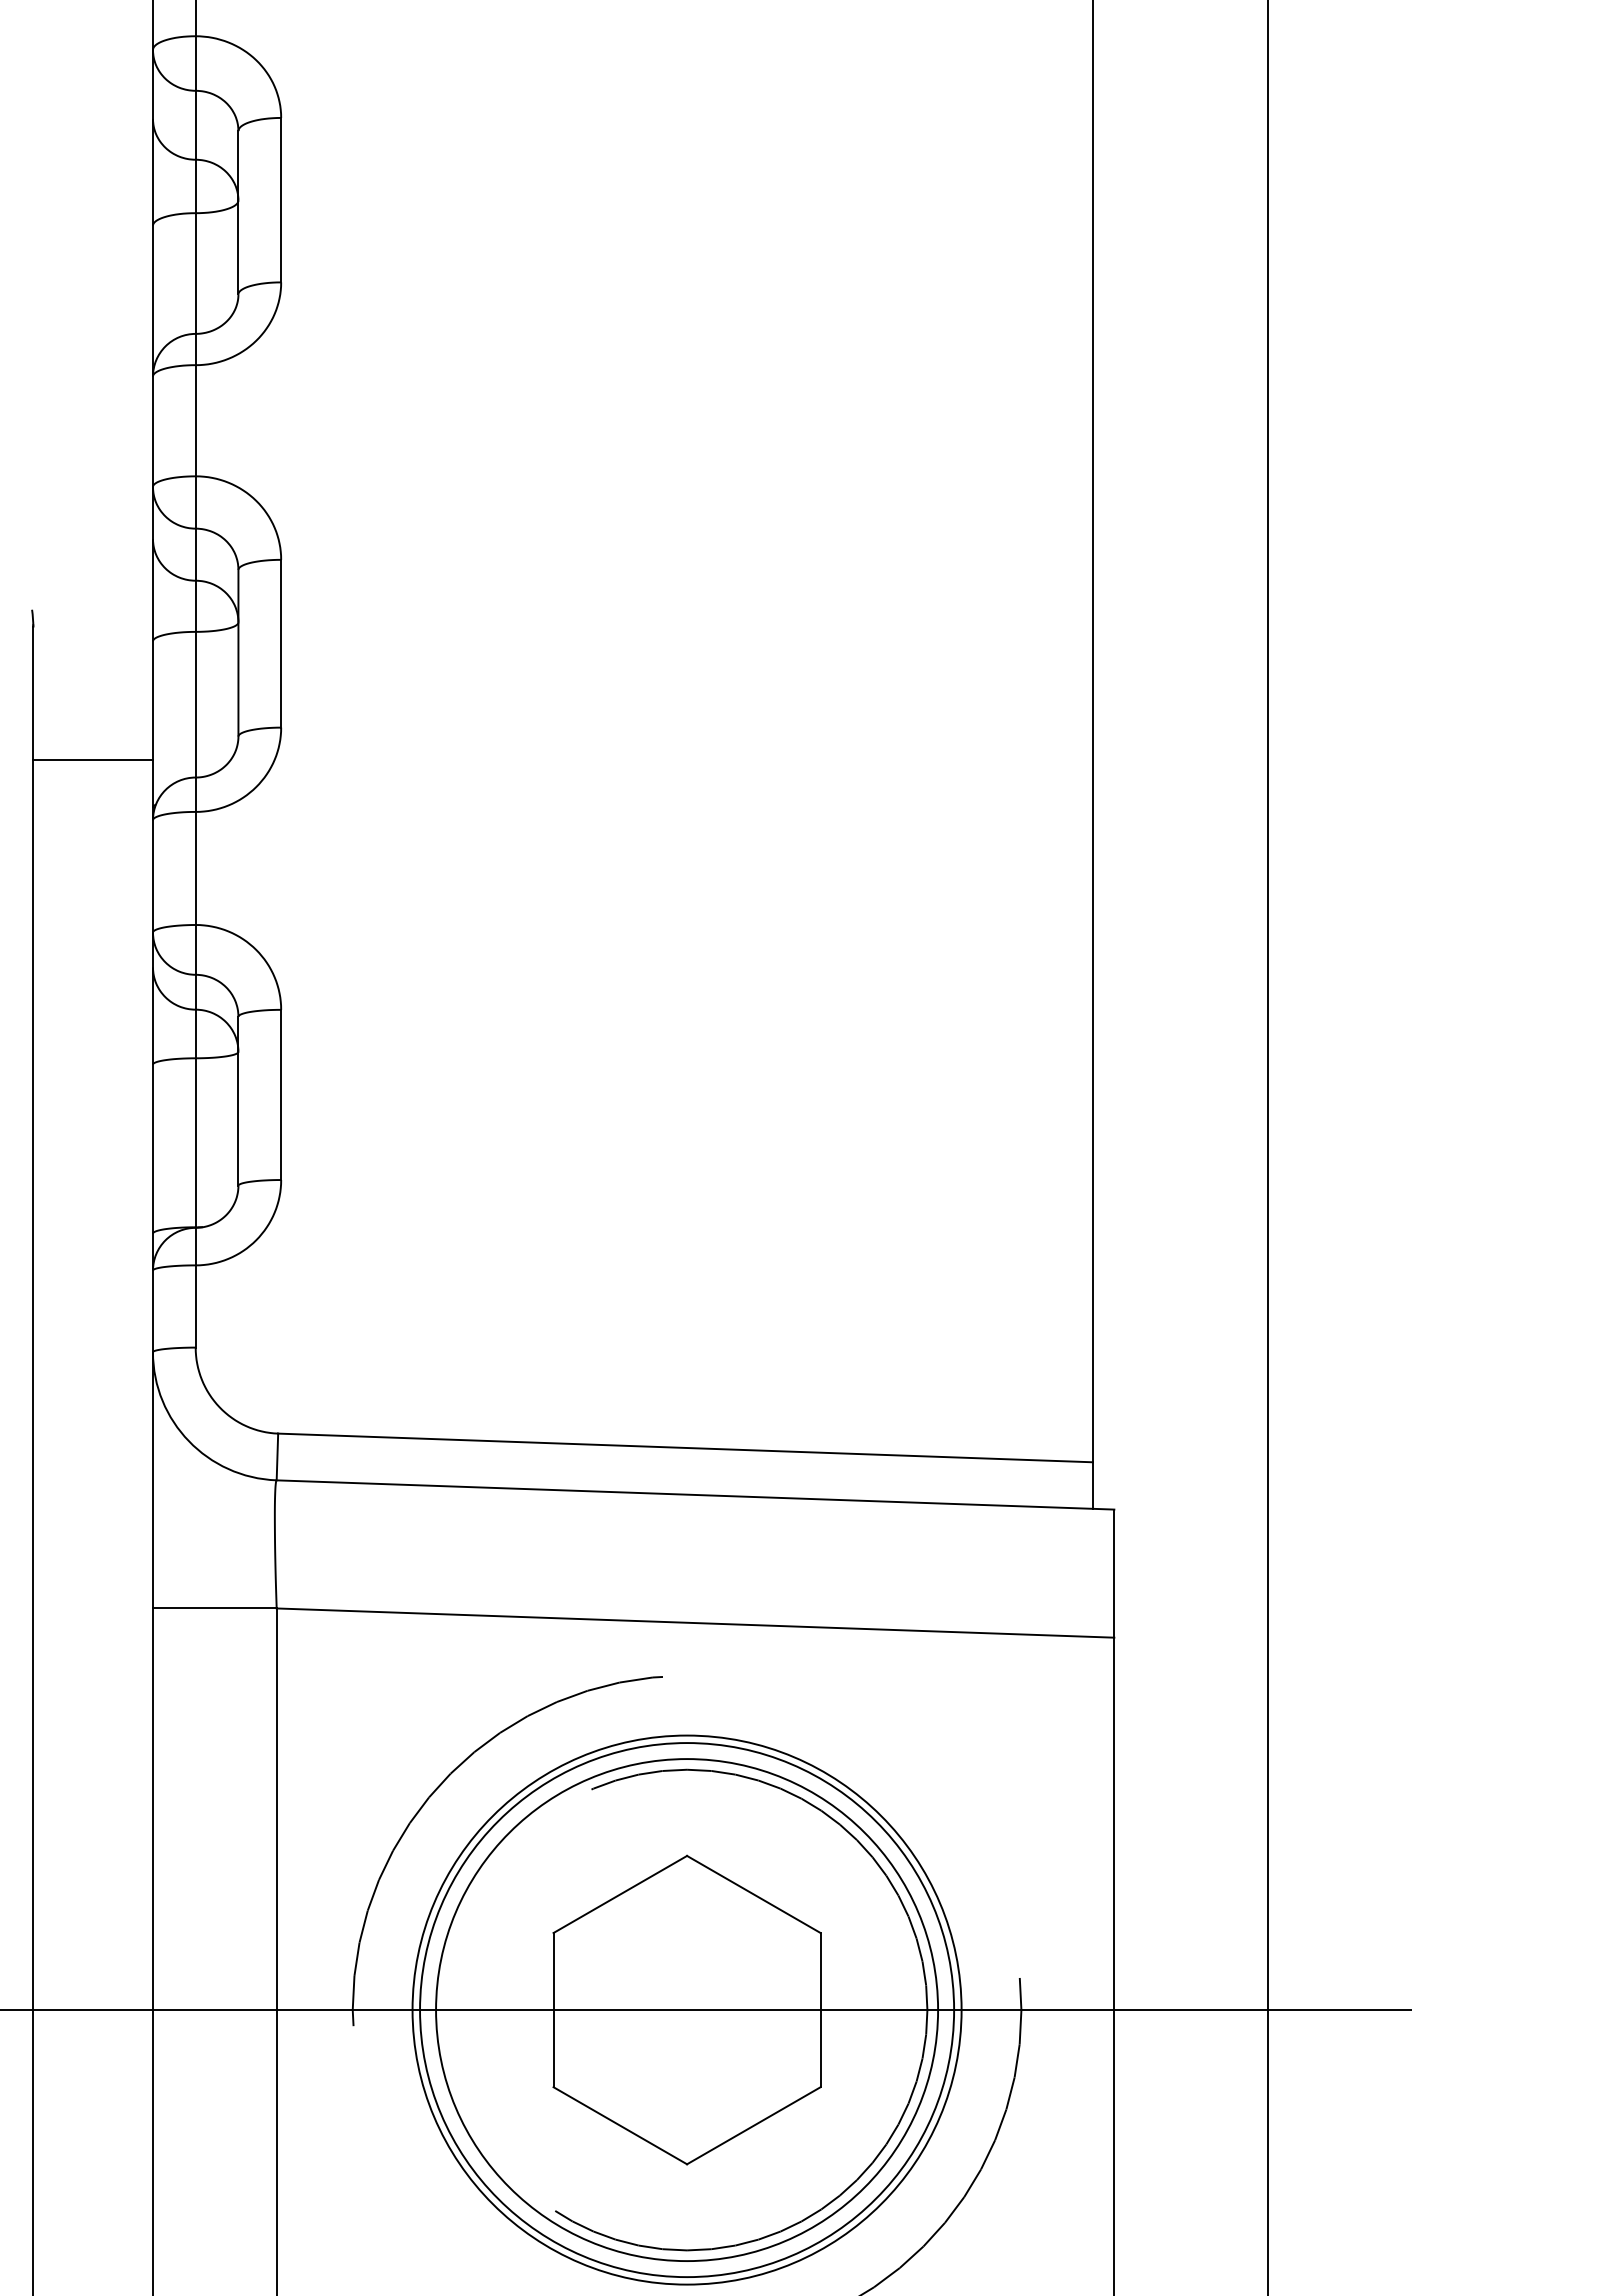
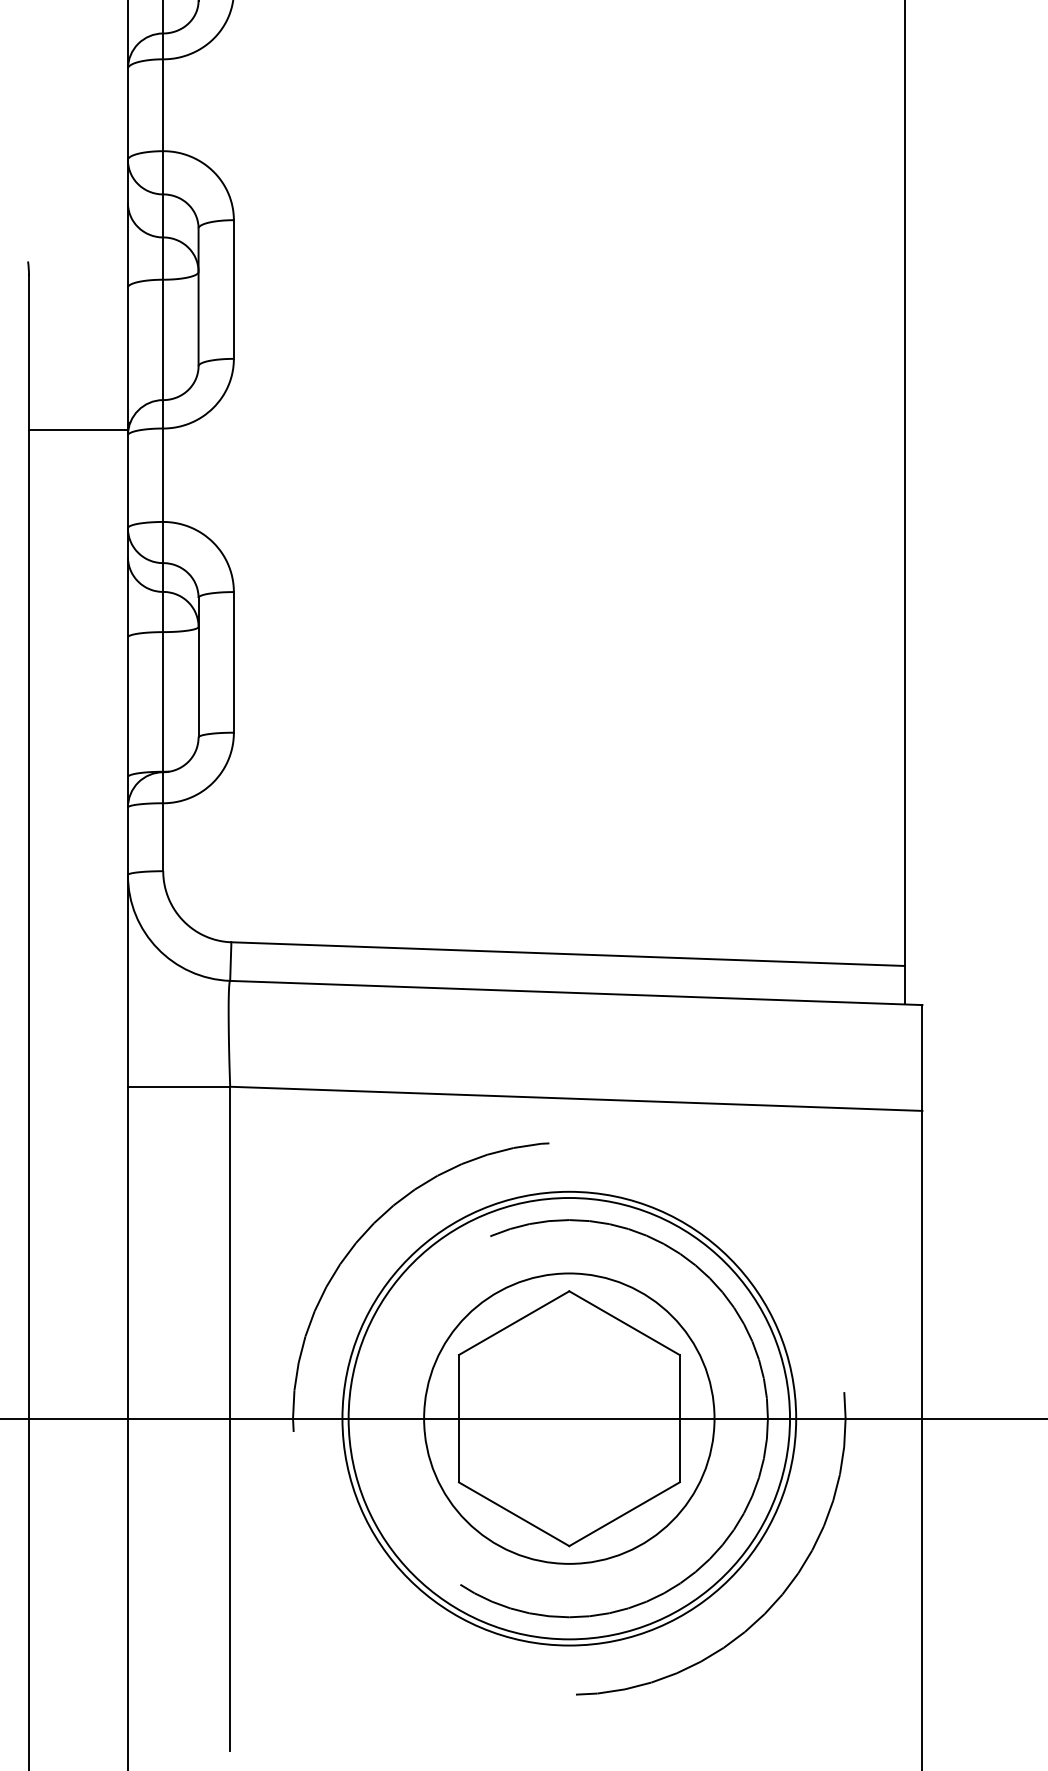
line: (92, 760) -> (77, 429), moved
circle: (687, 2010) -> (569, 1419), size x0.7

